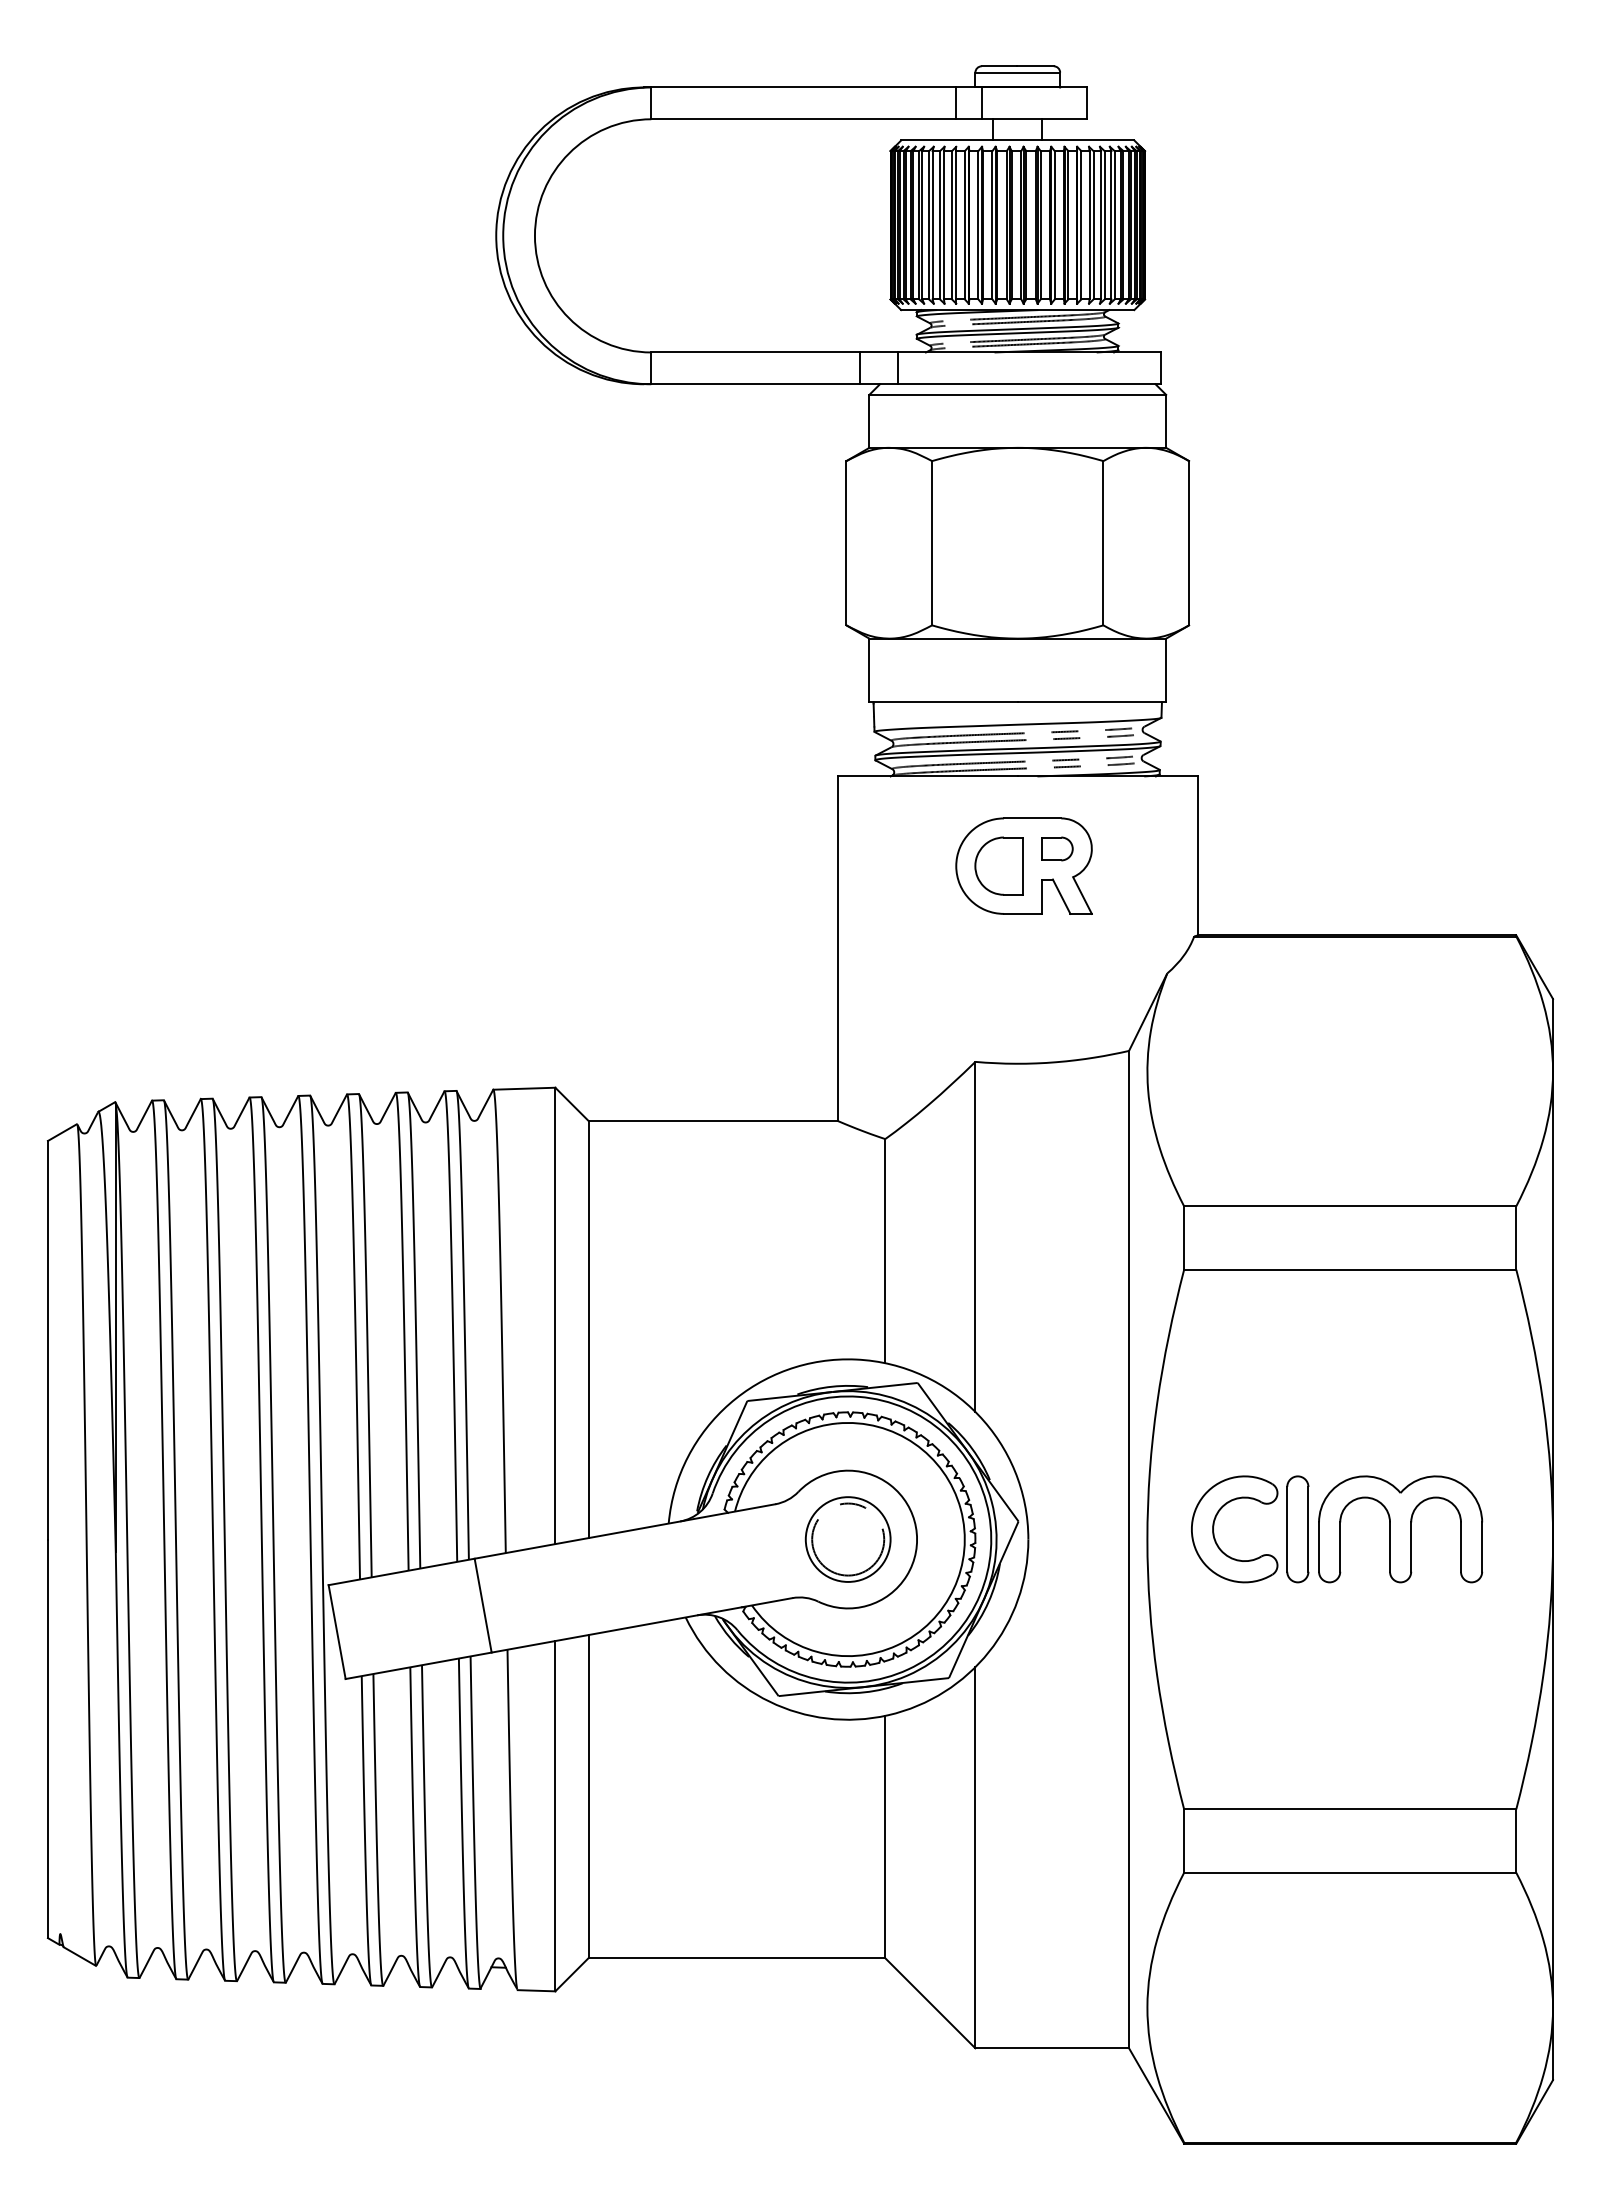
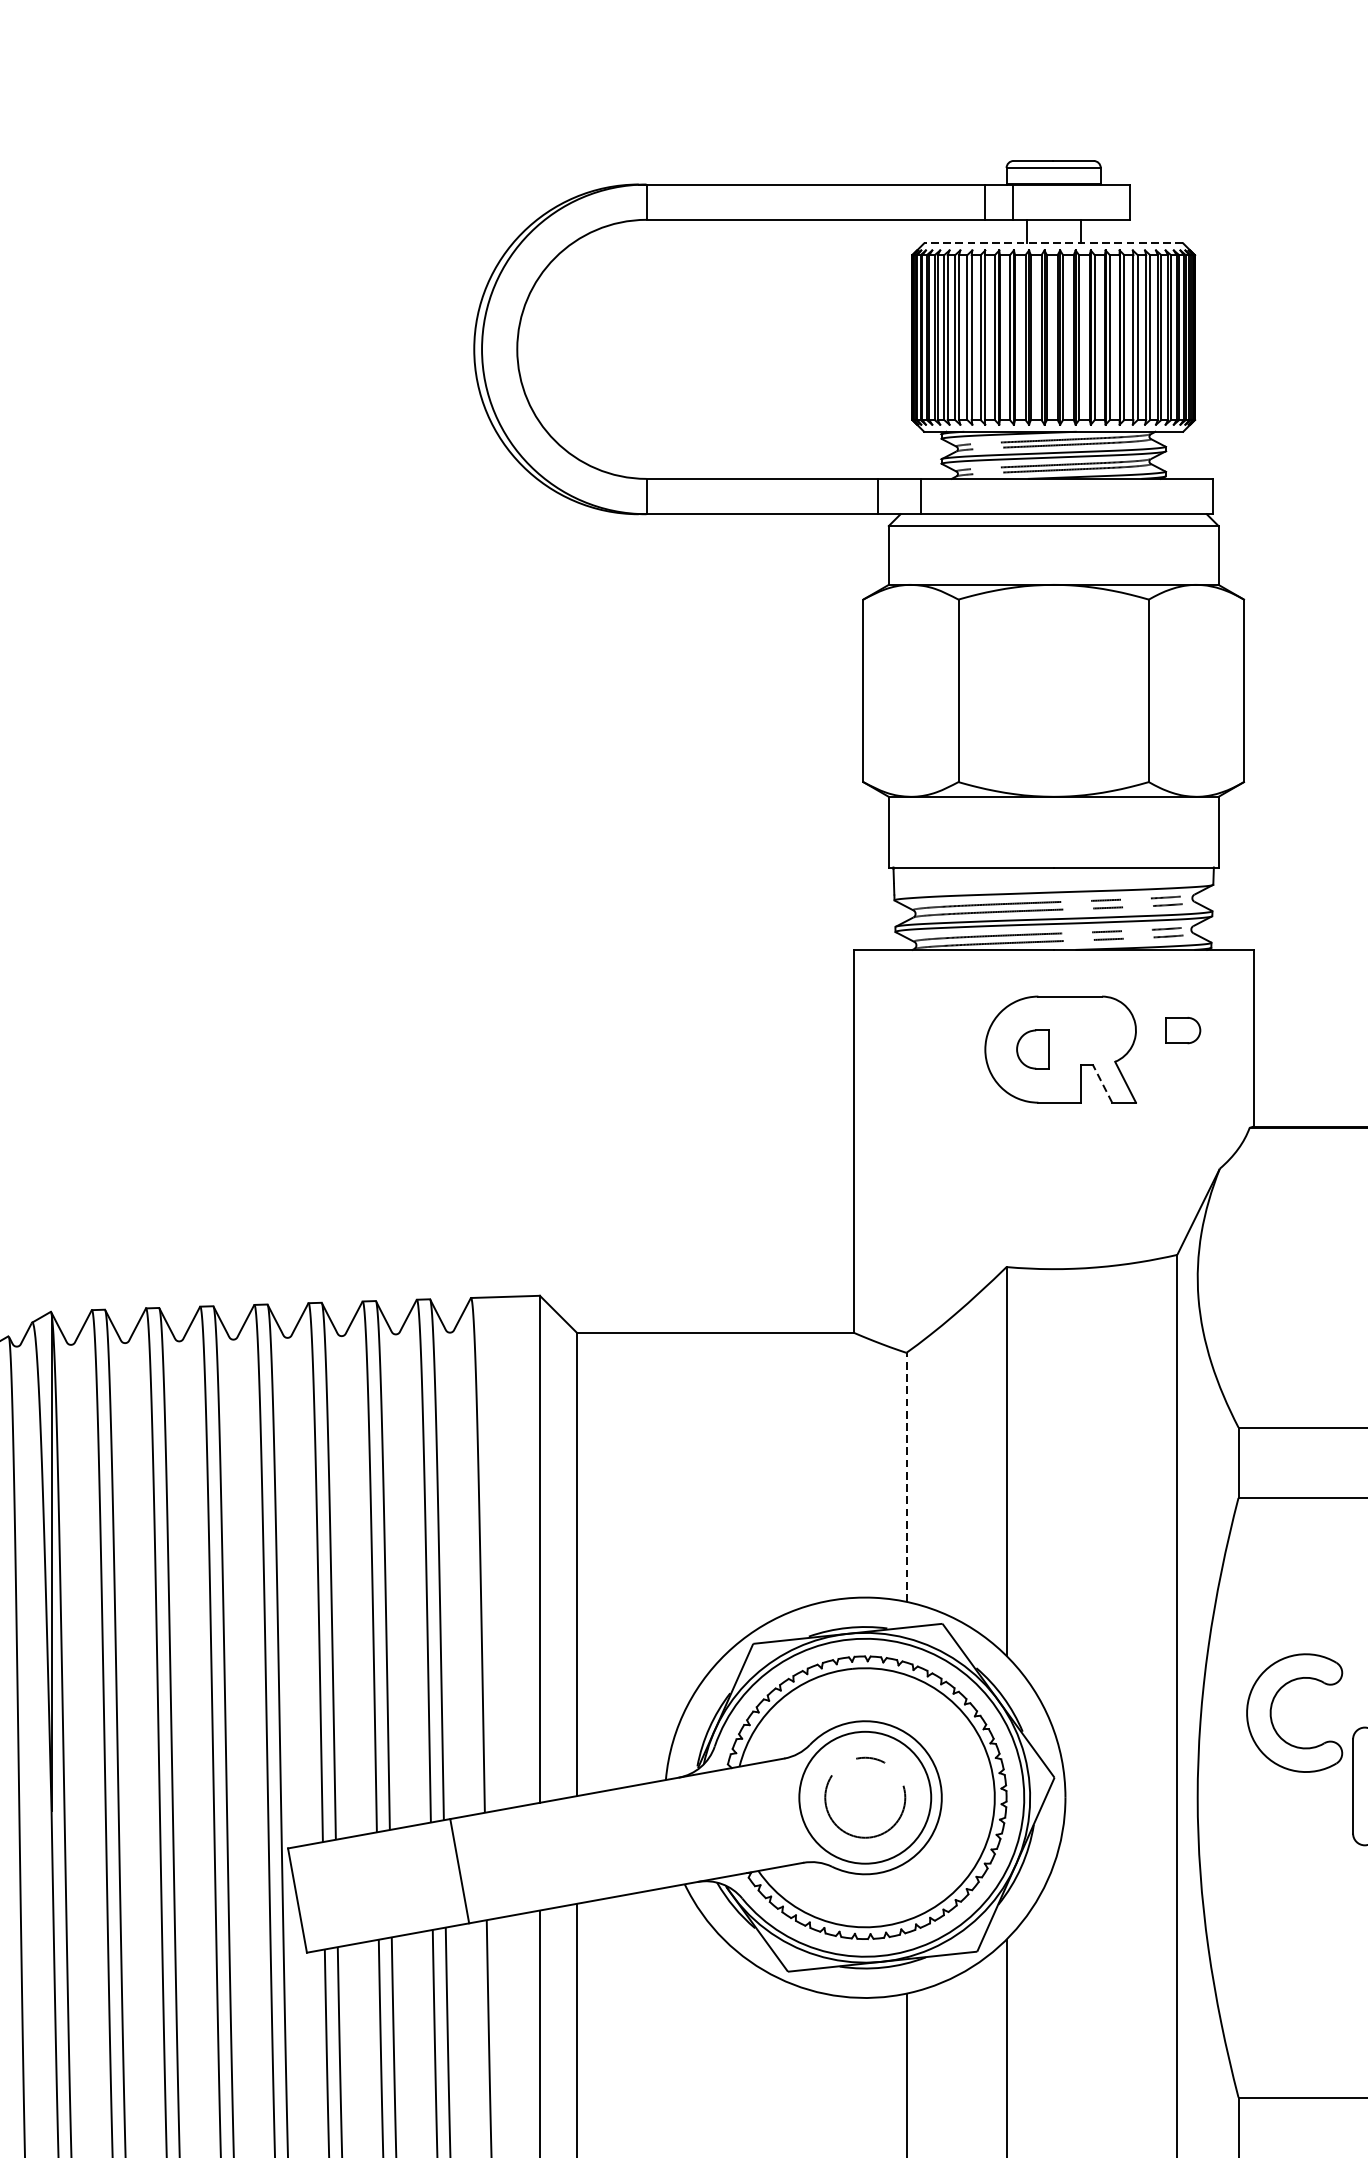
line: (1017, 140) -> (1053, 243), solid -> dashed
part: (1057, 848) -> (1183, 1030), moved
part: (998, 865) -> (1032, 1048), size x0.6
line: (1061, 896) -> (1102, 1083), solid -> dashed
line: (885, 1250) -> (906, 1476), solid -> dashed
part: (1214, 1526) -> (1272, 1709), moved
circle: (847, 1539) -> (864, 1797), size x1.4

